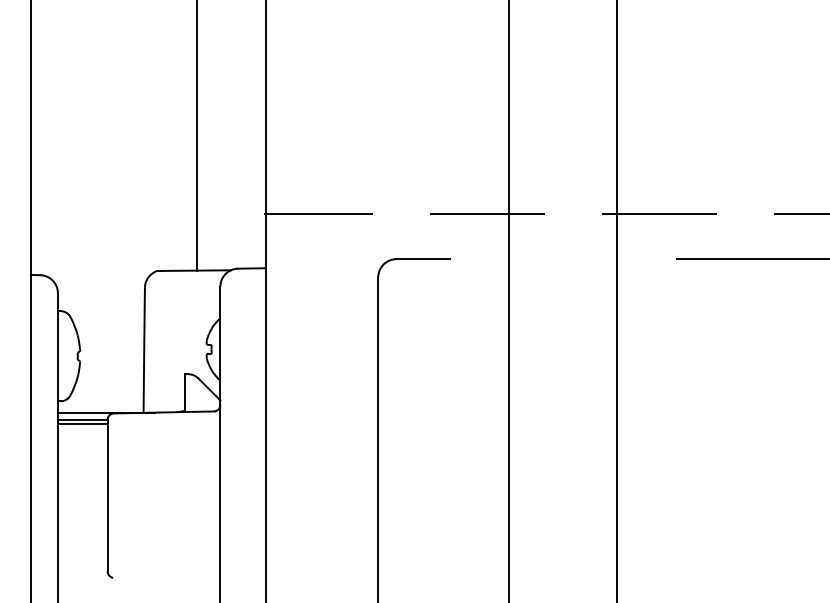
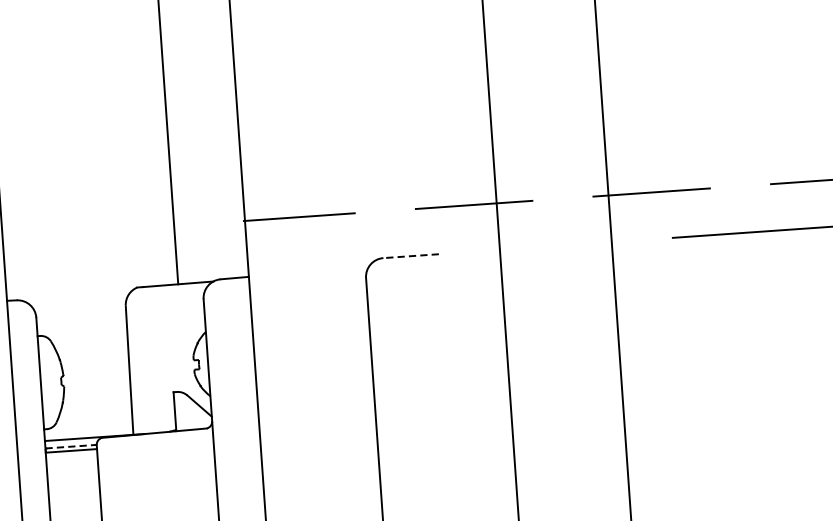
line: (423, 259) -> (411, 256), solid -> dashed
line: (82, 419) -> (70, 446), solid -> dashed

